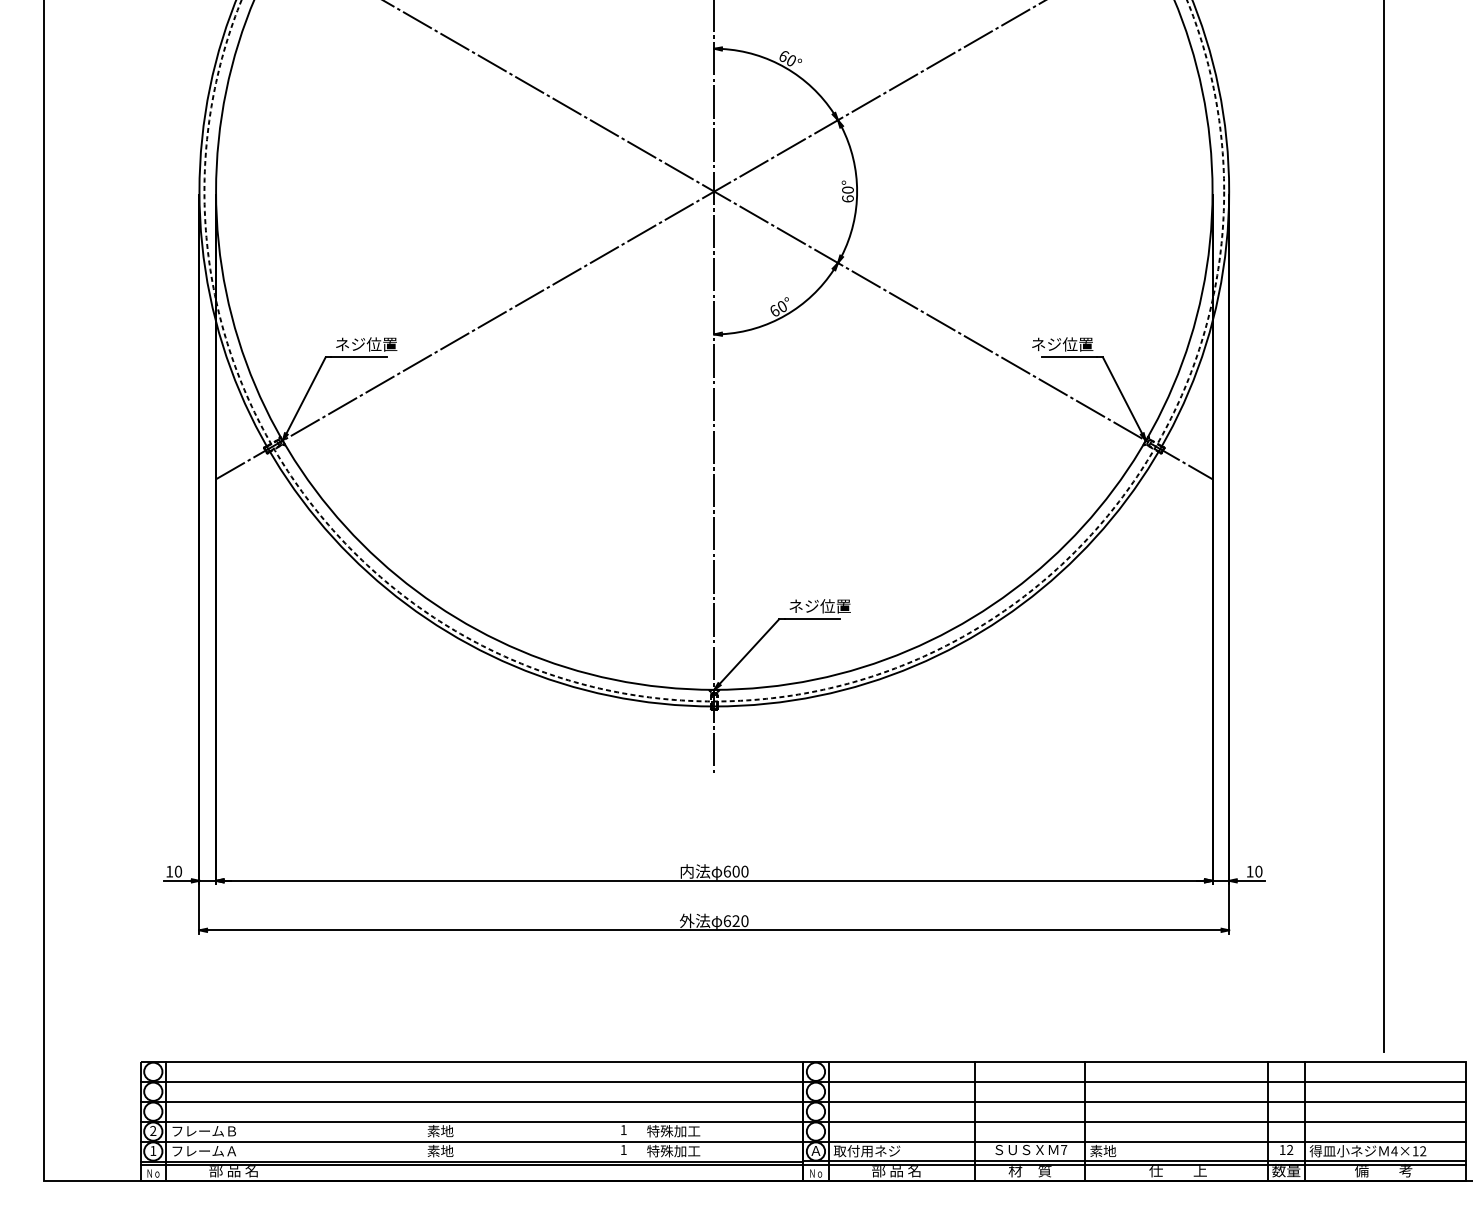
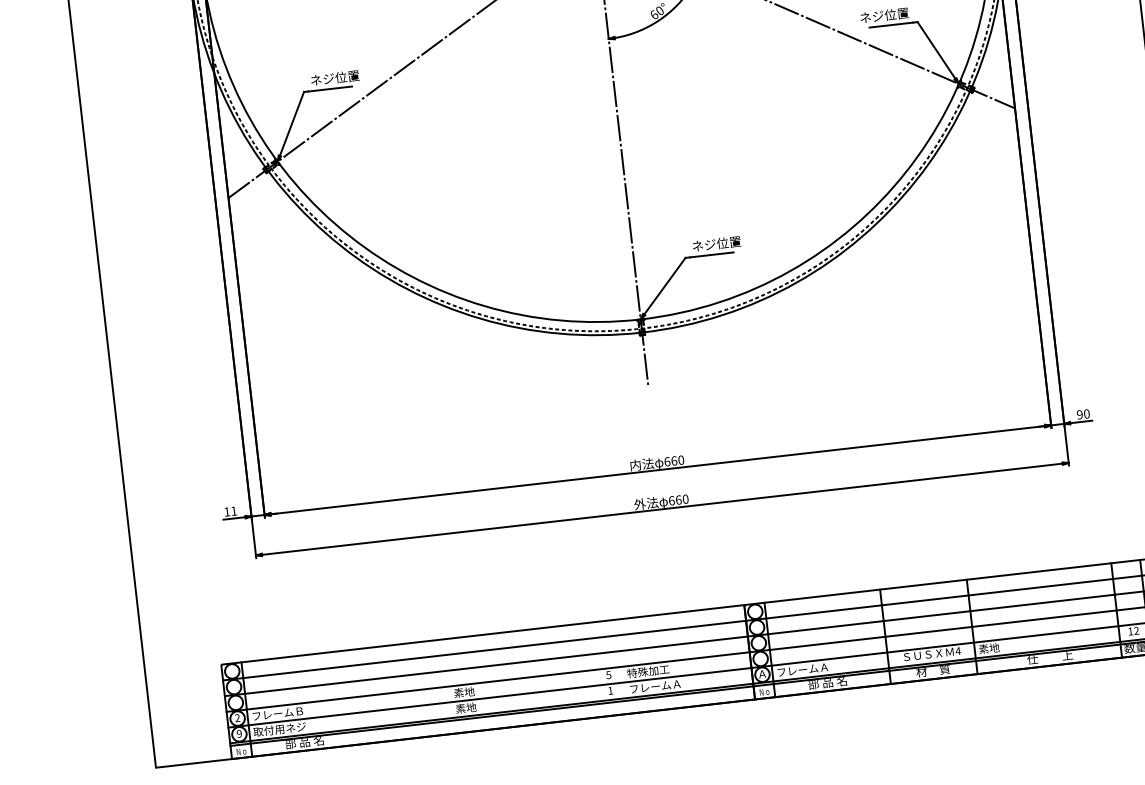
text: (178, 871) -> (234, 511), 10 -> 11
text: (735, 871) -> (673, 460), 600 -> 660
text: (1249, 871) -> (1079, 414), 10 -> 90
text: (735, 921) -> (678, 500), 620 -> 660
text: (623, 1130) -> (608, 675), 1 -> 5
text: (1063, 1149) -> (957, 650), 7 -> 4
text: (153, 1150) -> (239, 733), 1 -> 9
text: (679, 1150) -> (654, 686), 特殊加工 -> フレームＡ
text: (204, 1151) -> (279, 729), フレームＡ -> 取付用ネジ
text: (866, 1151) -> (802, 670), 取付用ネジ -> フレームＡ

